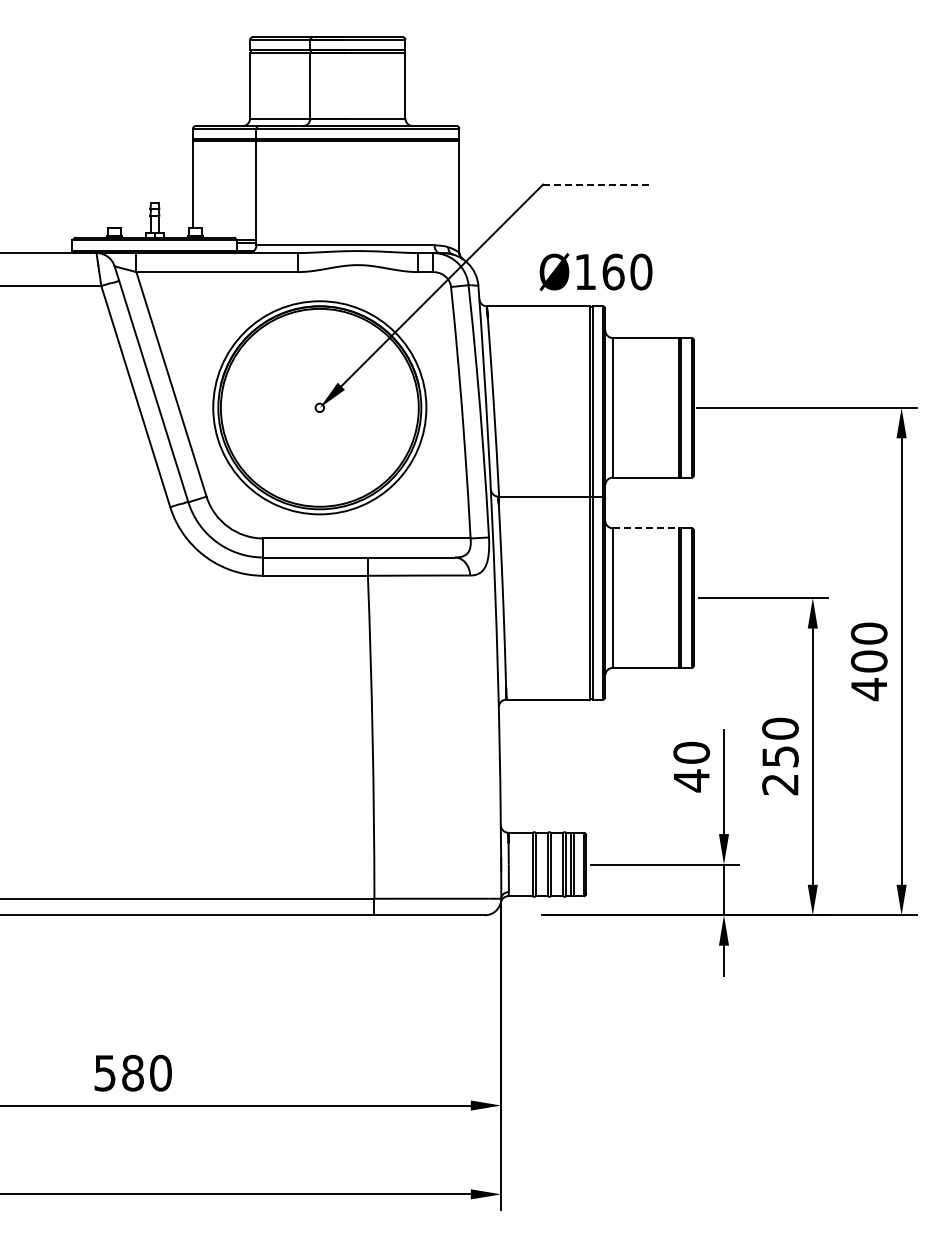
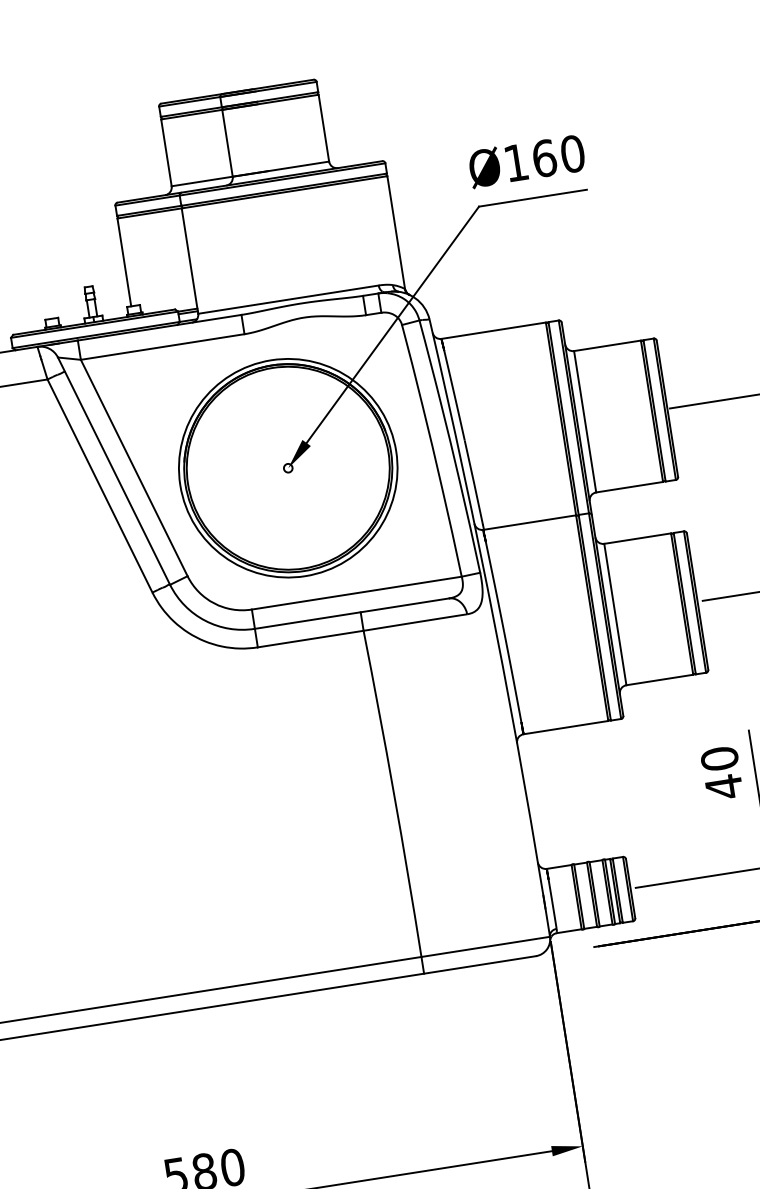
line: (596, 184) -> (533, 198), dashed -> solid
text: (595, 272) -> (526, 161), moved
line: (645, 528) -> (637, 538), dashed -> solid

